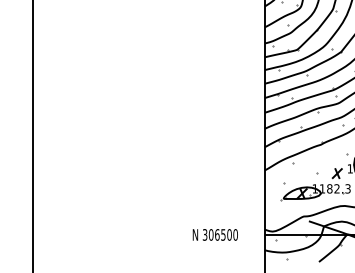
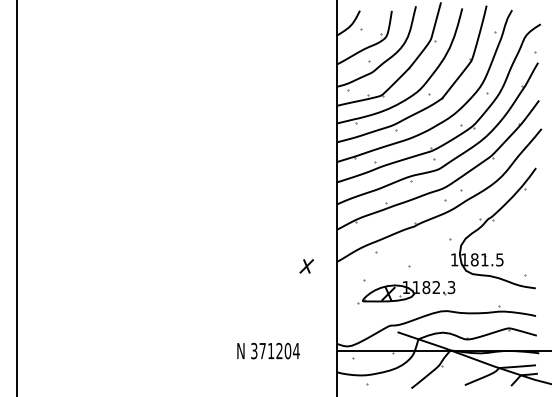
part: (337, 173) -> (306, 266), moved
text: (223, 234) -> (279, 350), 306500 -> 371204

